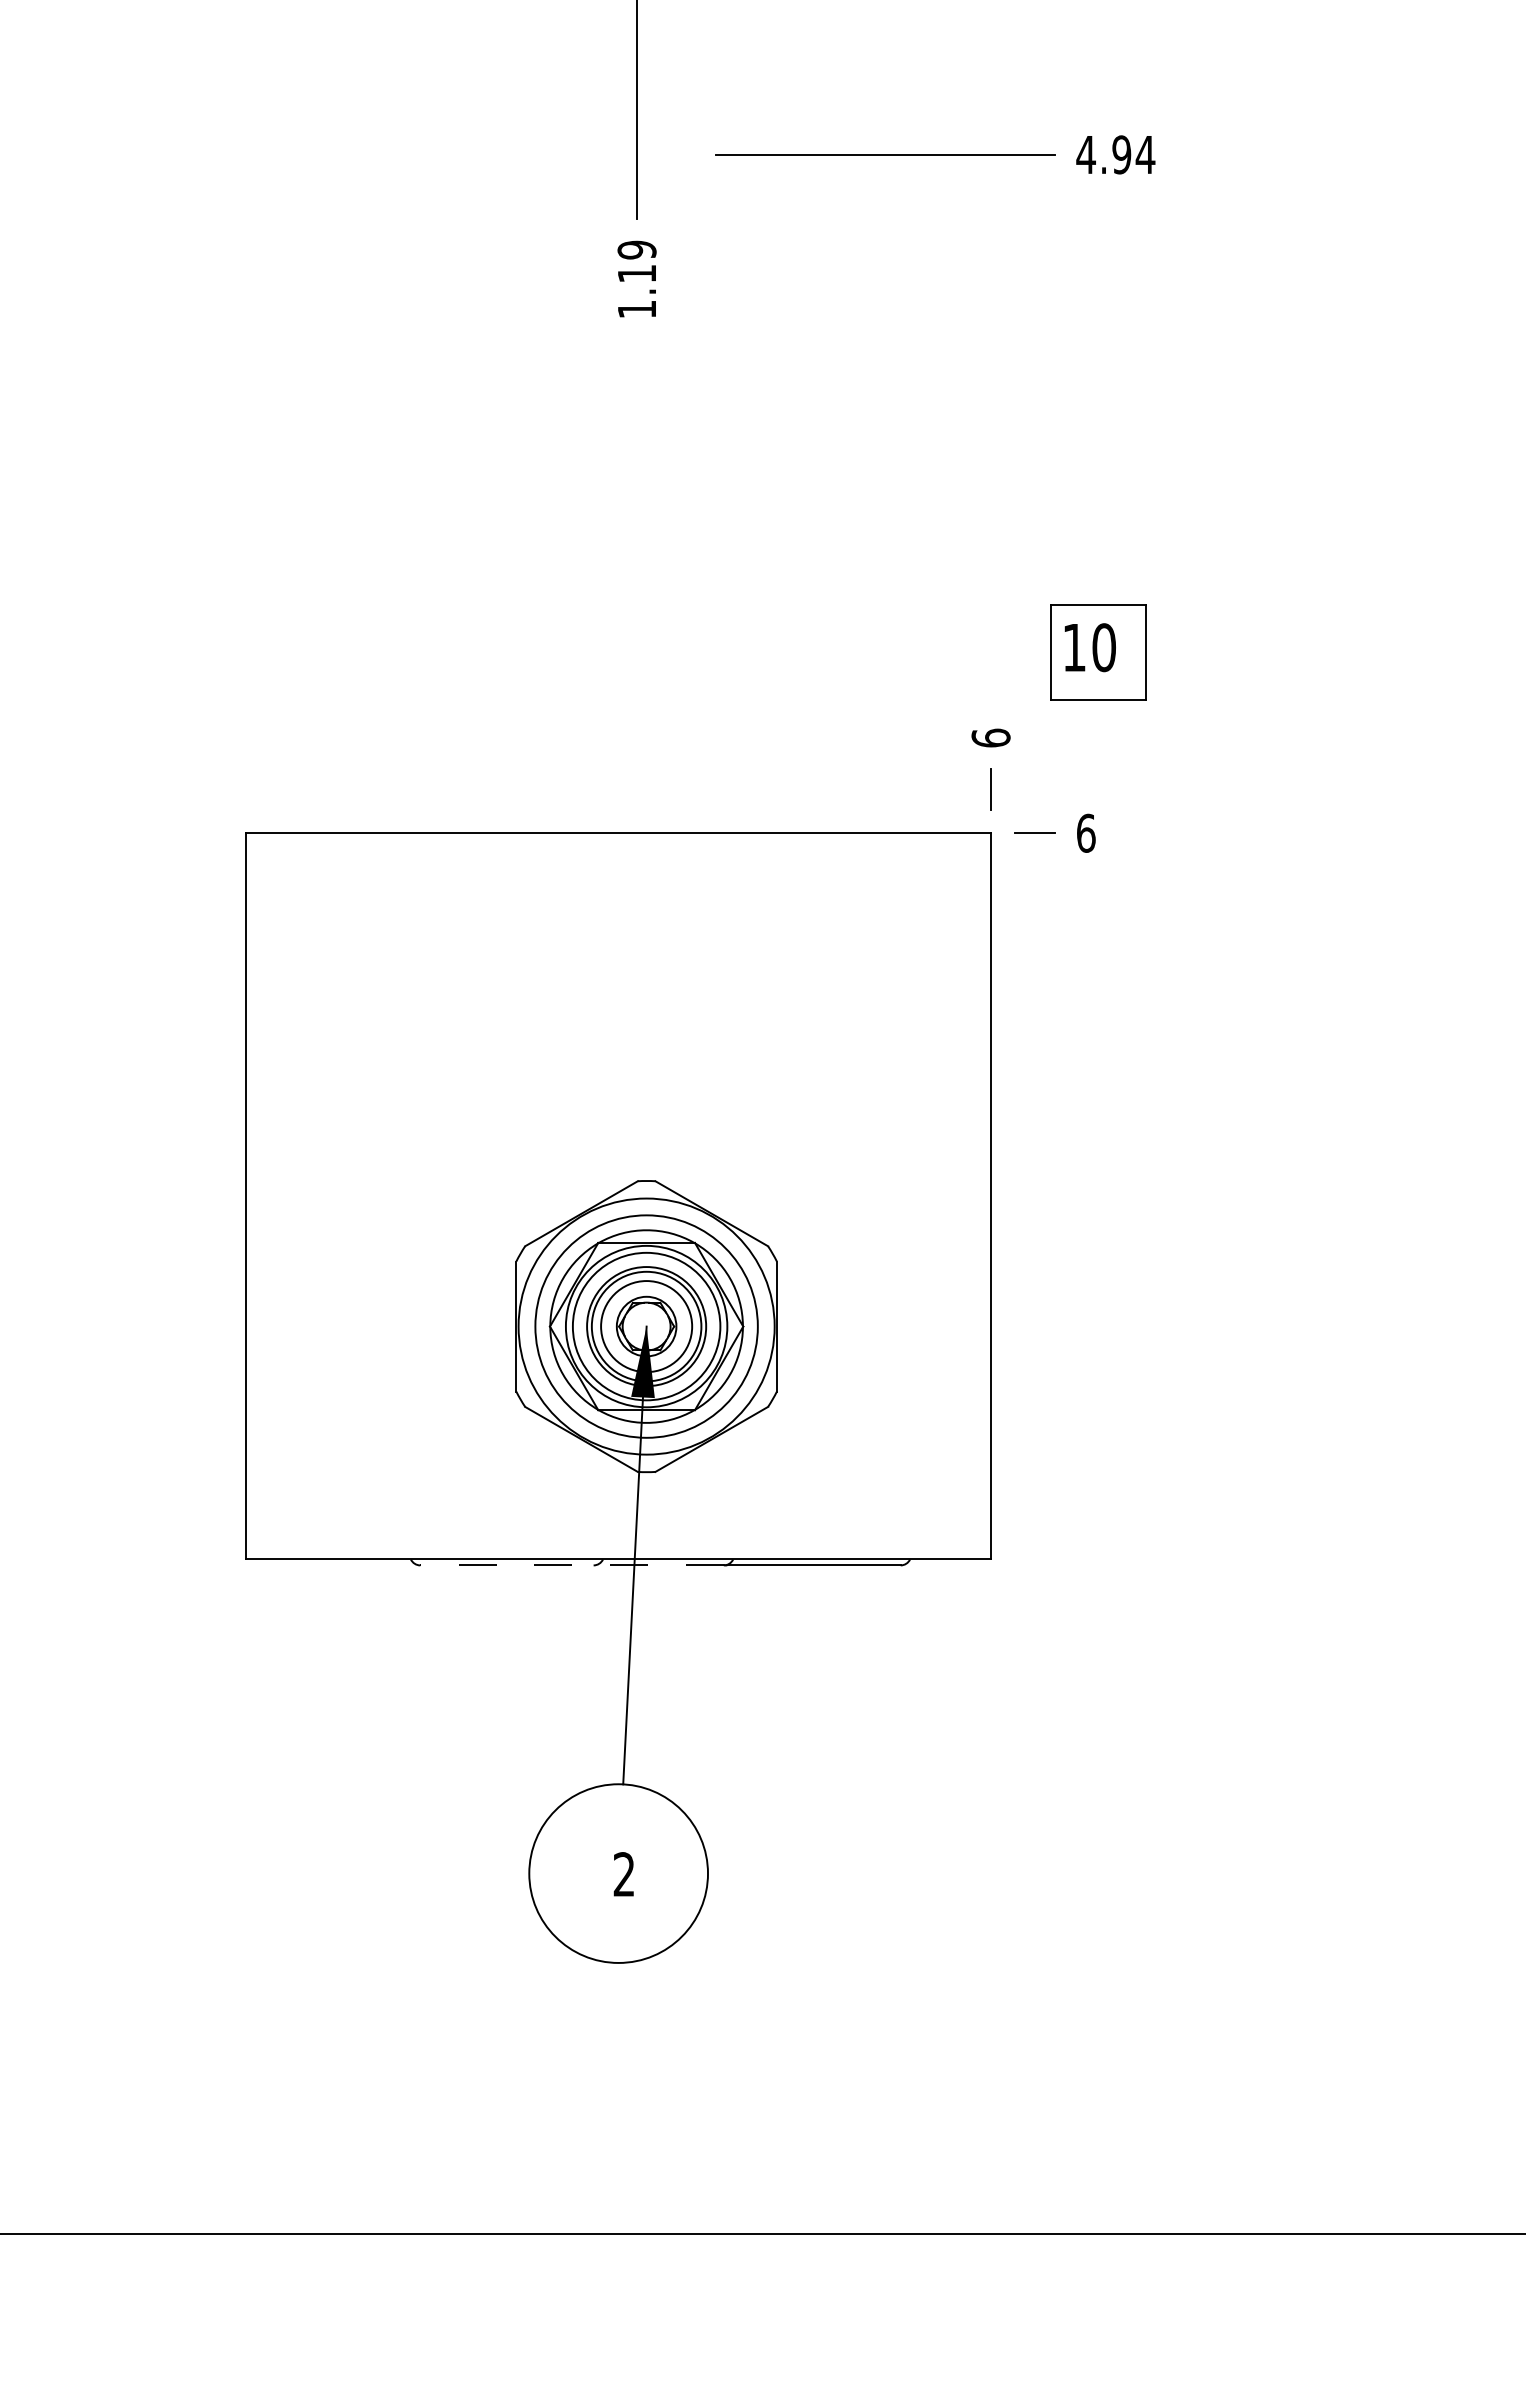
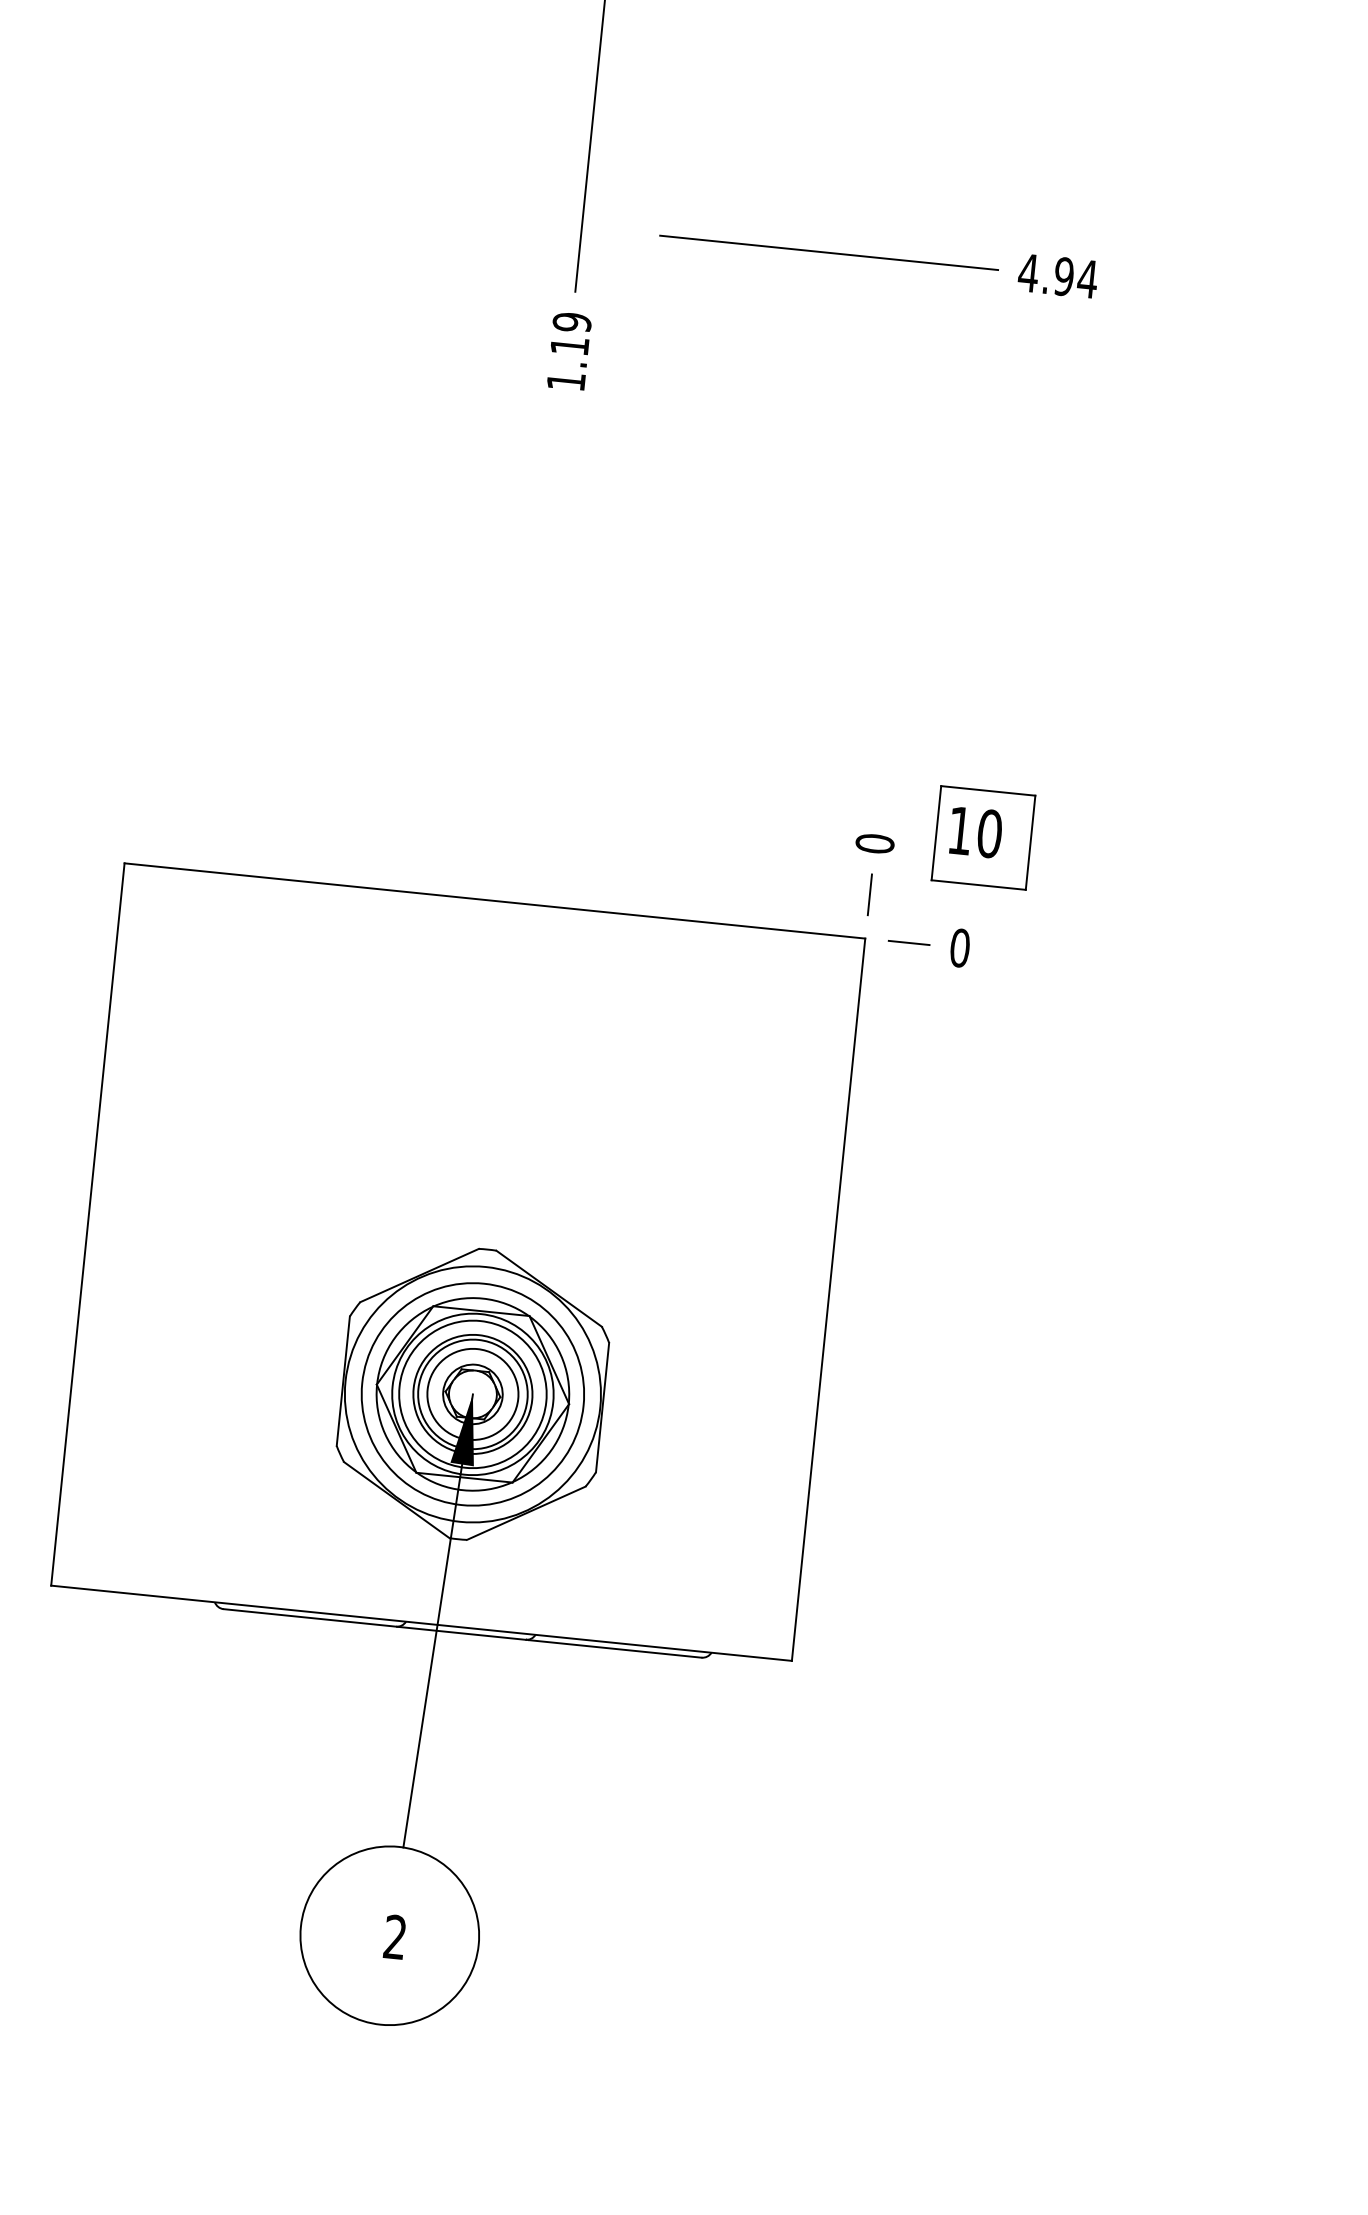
part: (1098, 652) -> (983, 838), moved
text: (990, 737) -> (874, 843), 6 -> 0
text: (1085, 832) -> (959, 947), 6 -> 0
line: (572, 1565) -> (375, 1624), dashed -> solid

